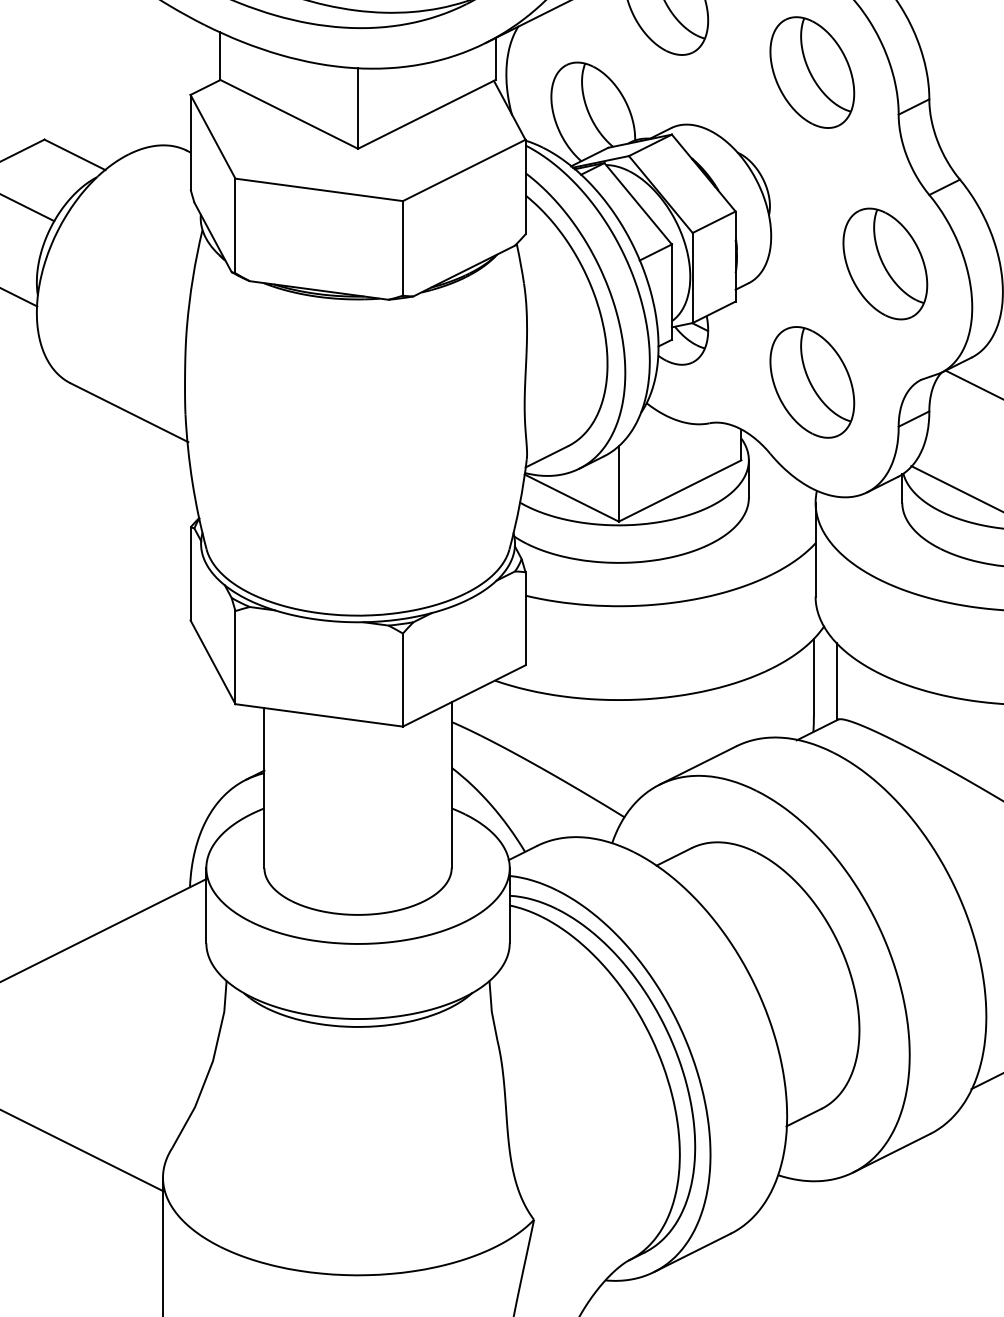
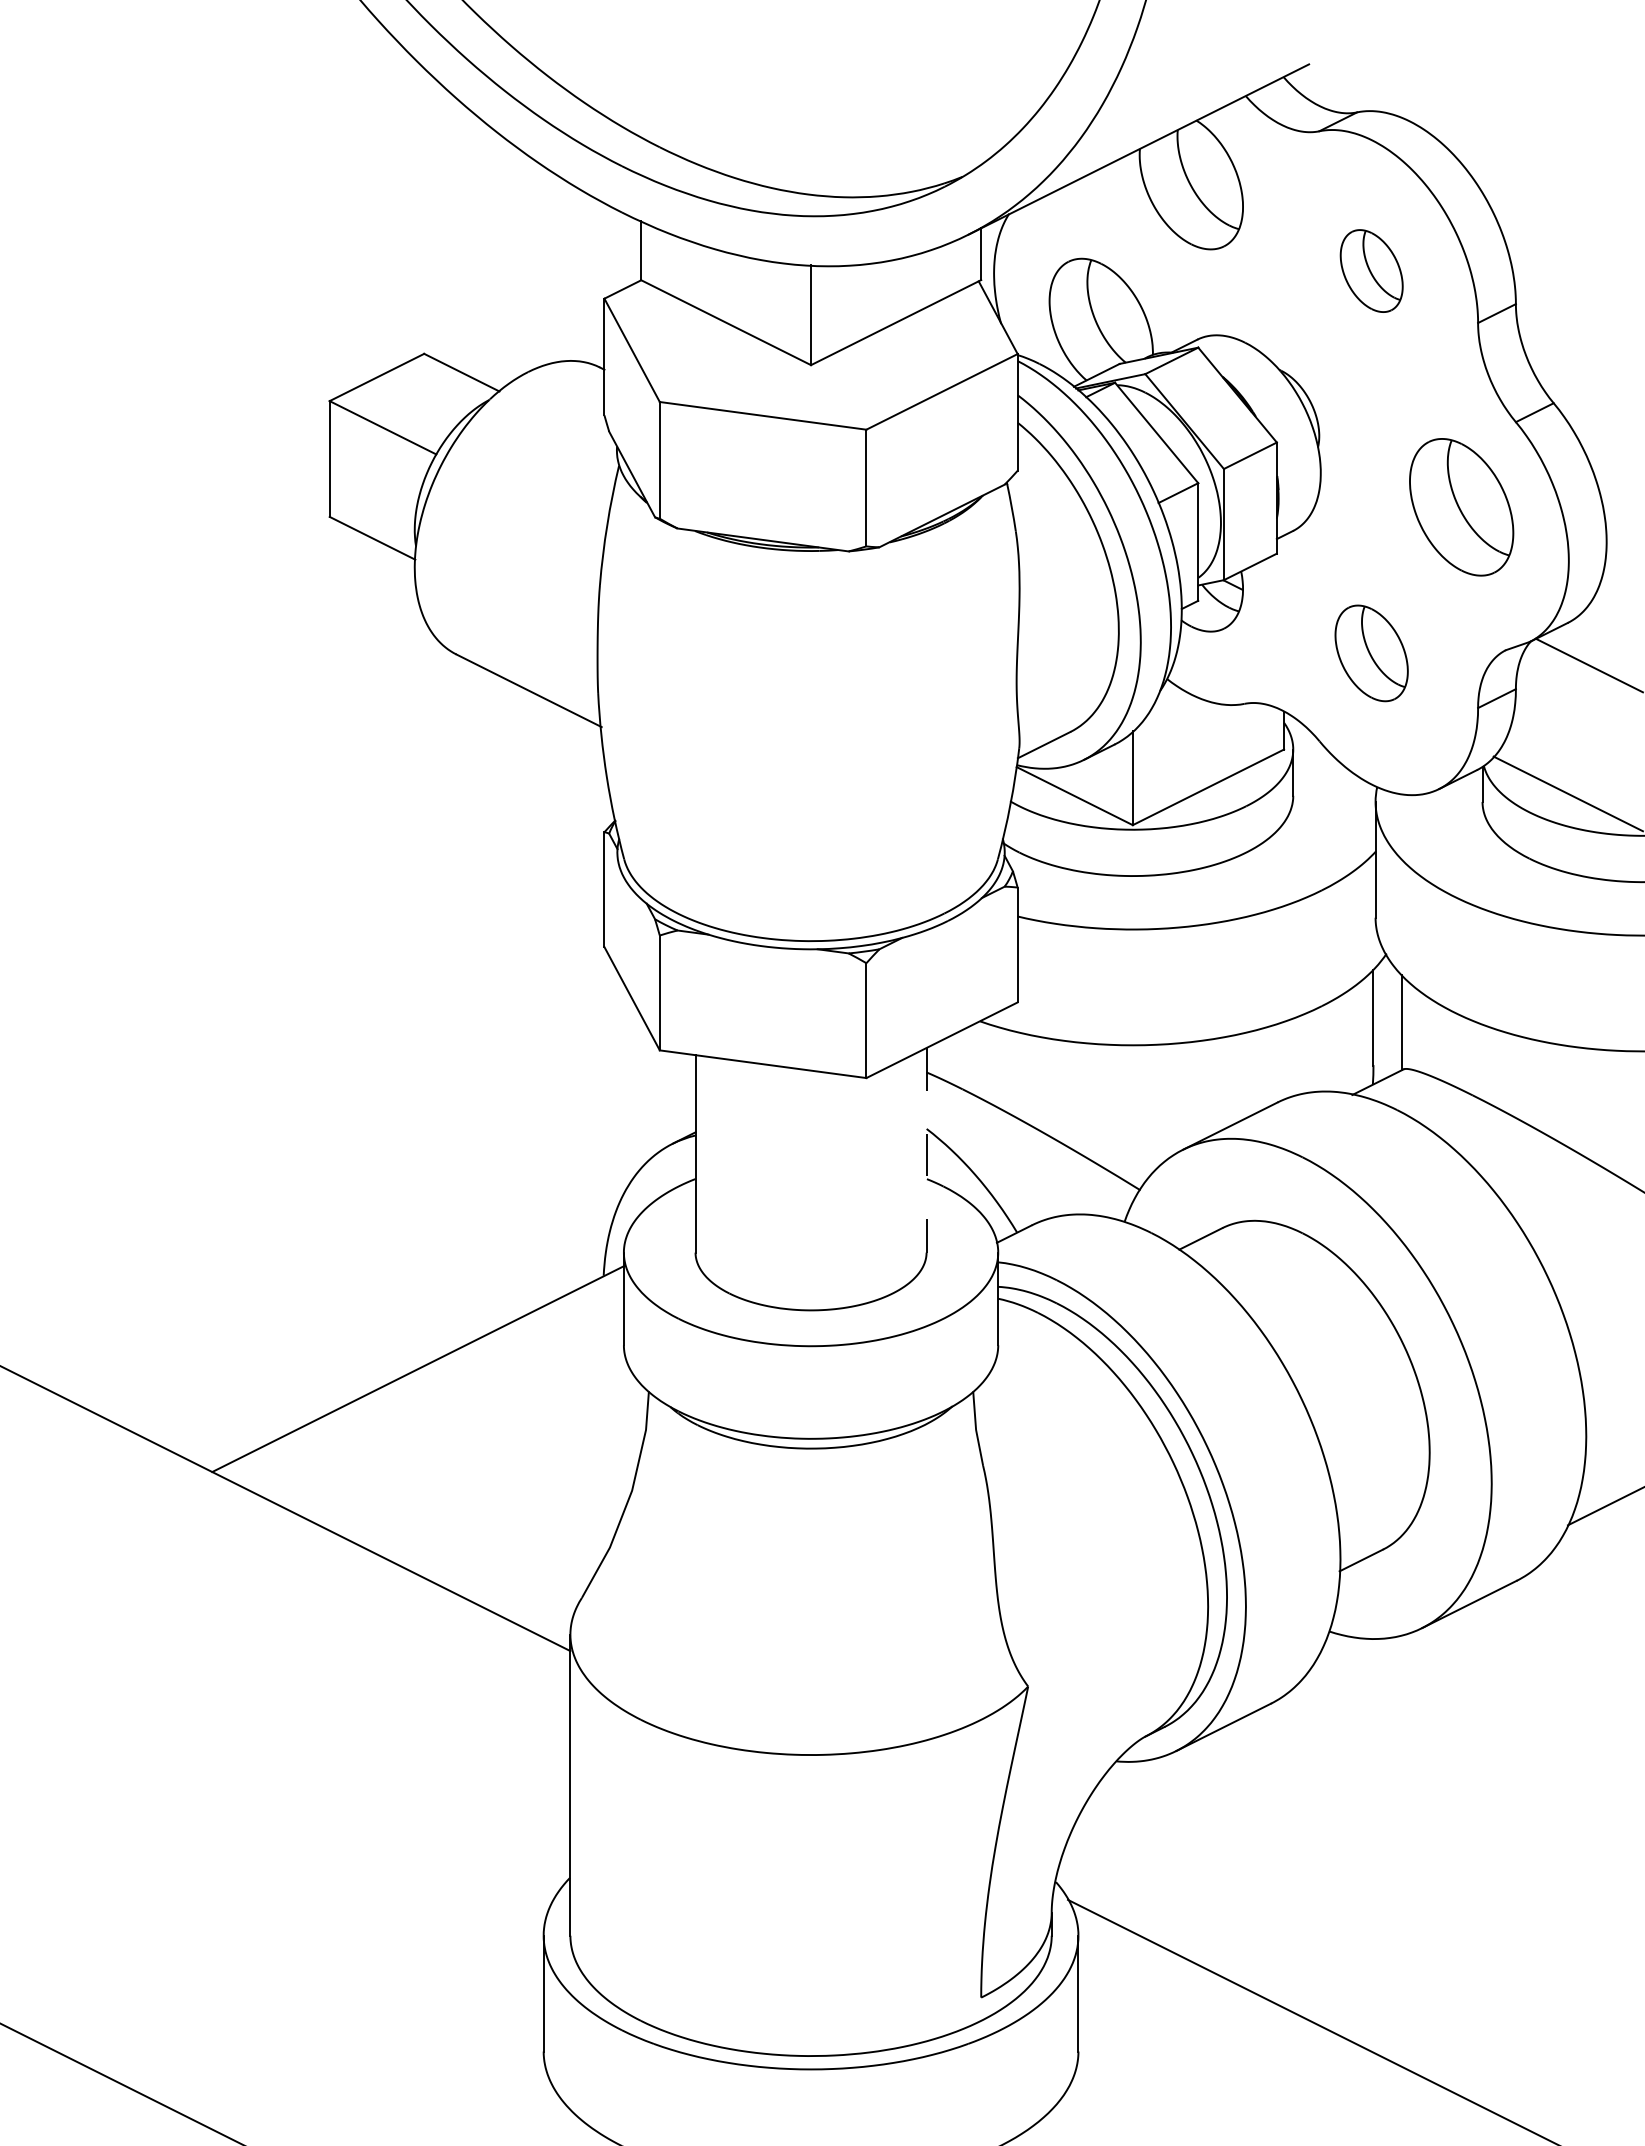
part: (812, 72) -> (1371, 270), size x0.6
part: (812, 382) -> (1371, 653), size x0.7
line: (451, 785) -> (926, 1150), solid -> dashed

